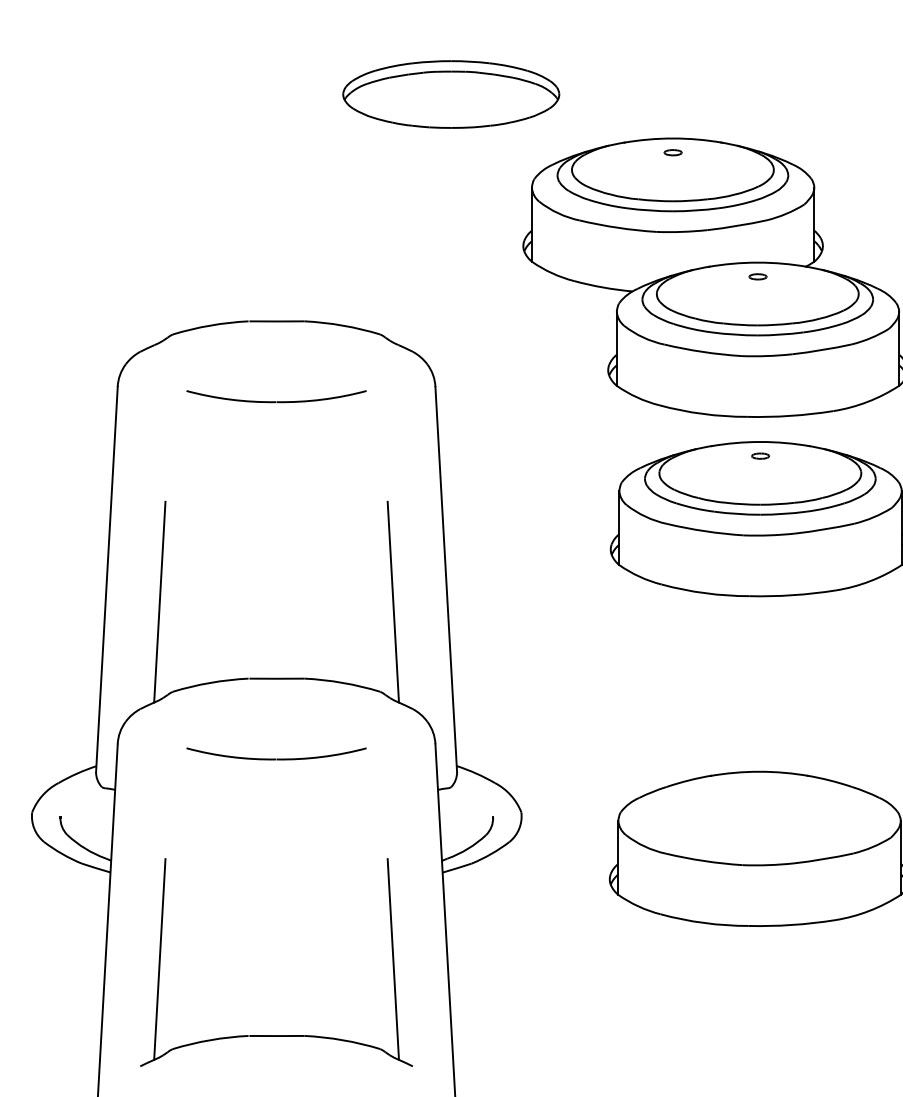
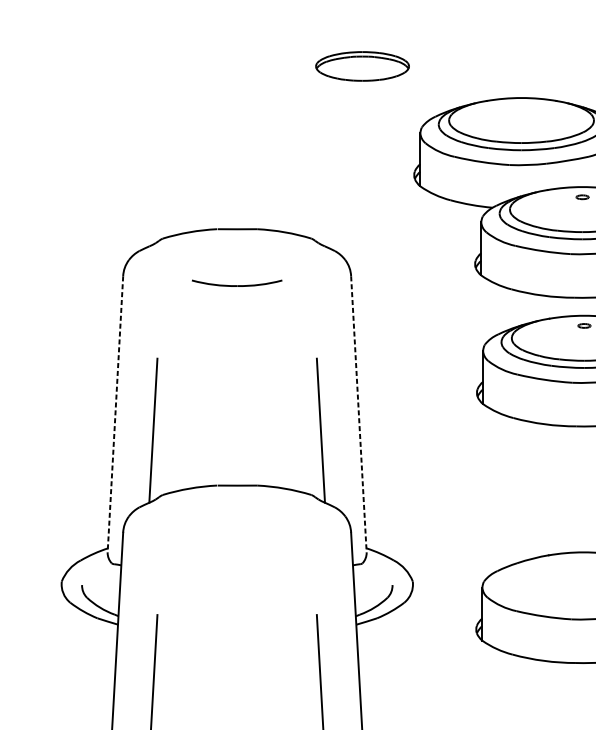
part: (451, 94) -> (362, 66), size x0.6
part: (672, 152) -> (521, 108), removed
part: (276, 396) -> (237, 283), size x0.7
line: (106, 579) -> (115, 414), solid -> dashed
line: (446, 579) -> (359, 414), solid -> dashed
part: (276, 753) -> (237, 539), removed

